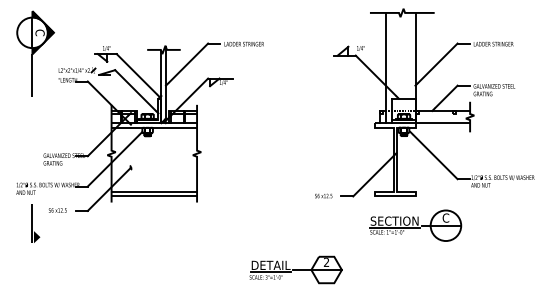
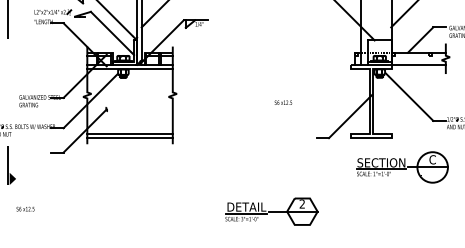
text: (323, 195) -> (283, 102), moved
text: (57, 210) -> (25, 209), moved
part: (415, 225) -> (402, 167), moved

